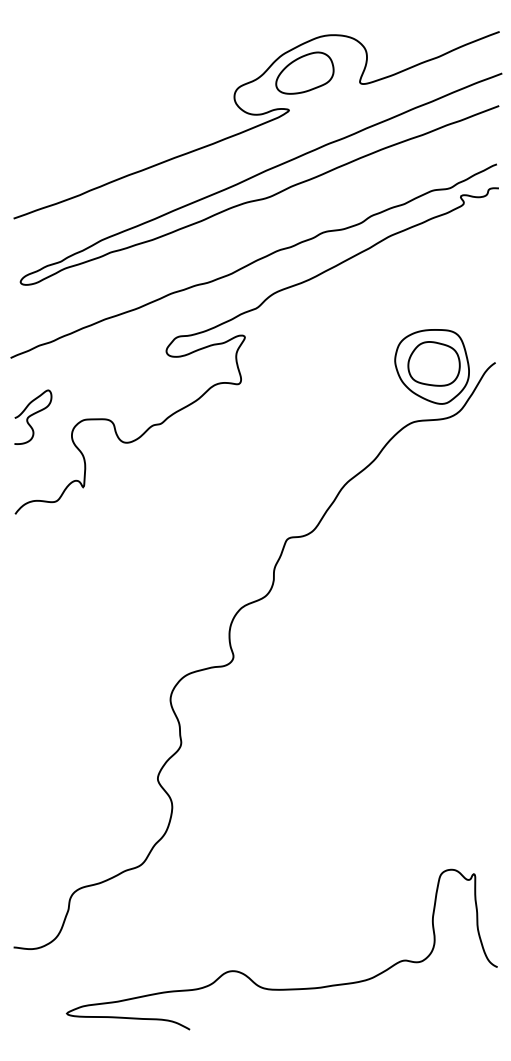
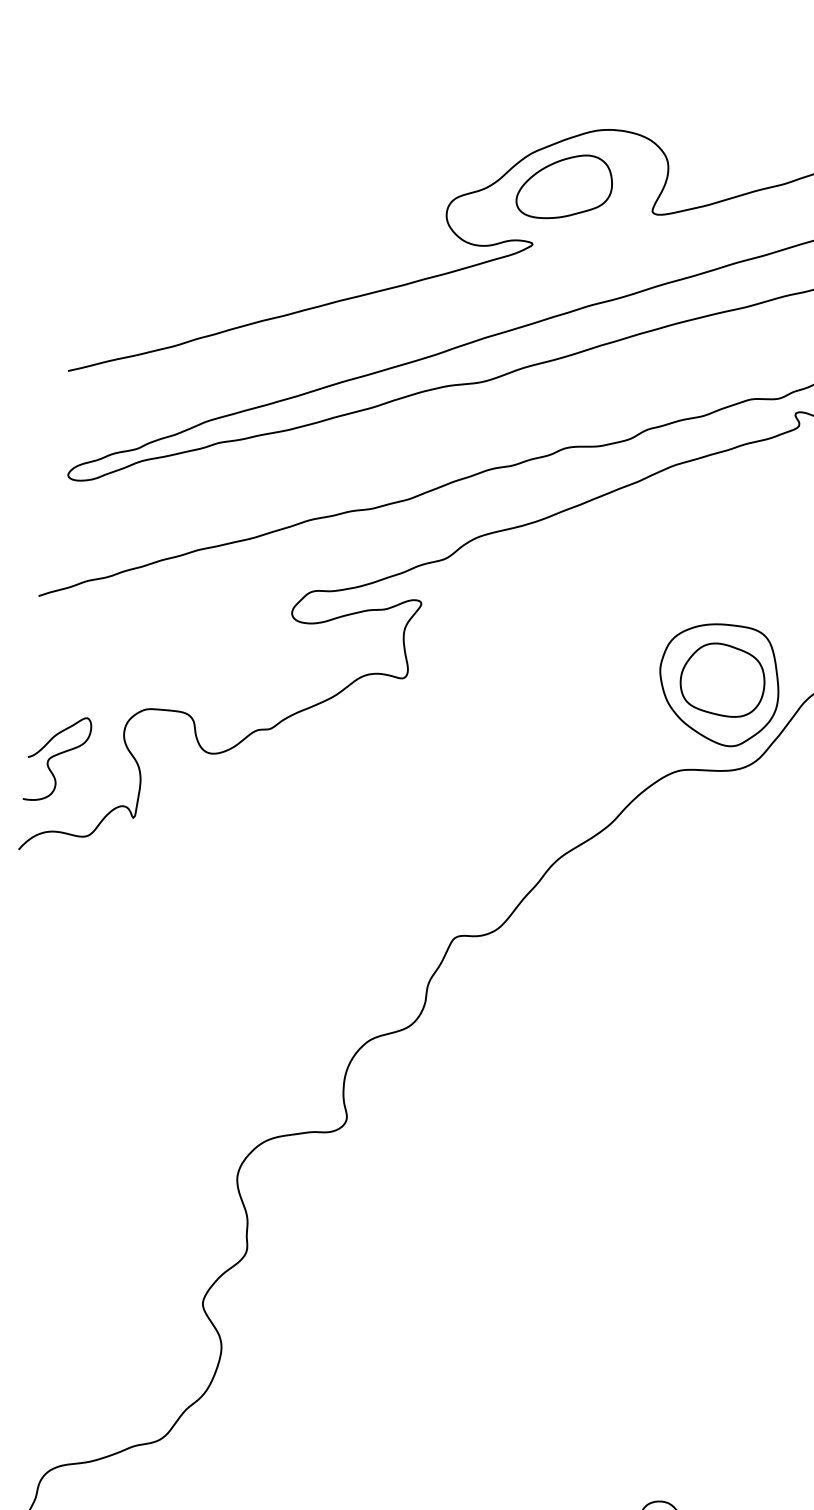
curve: (33, 415) -> (58, 756), moved

